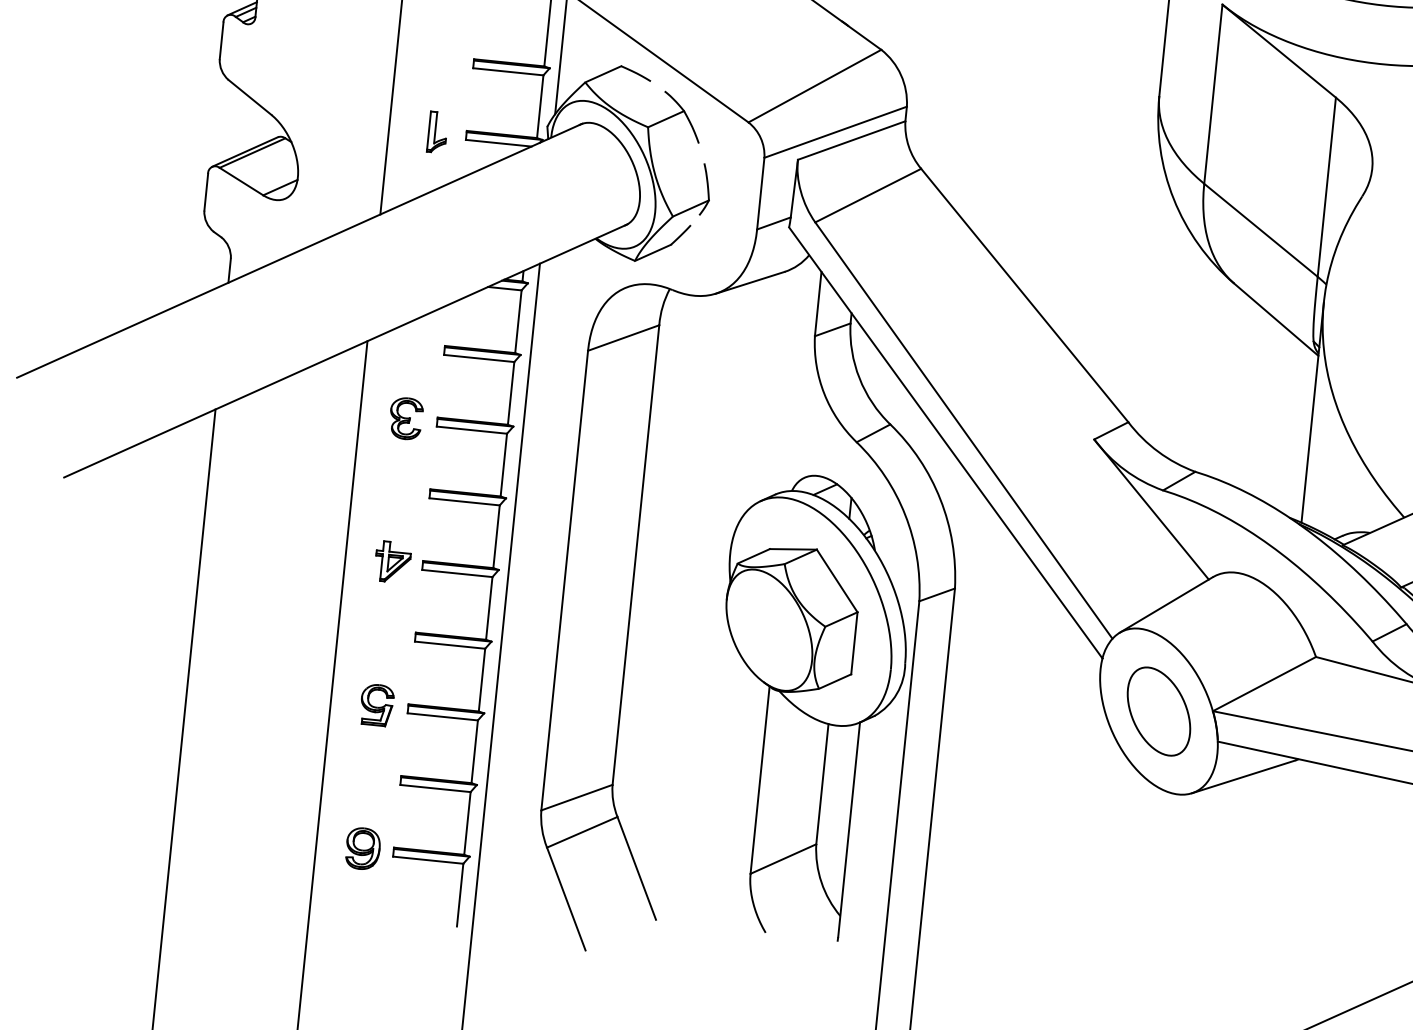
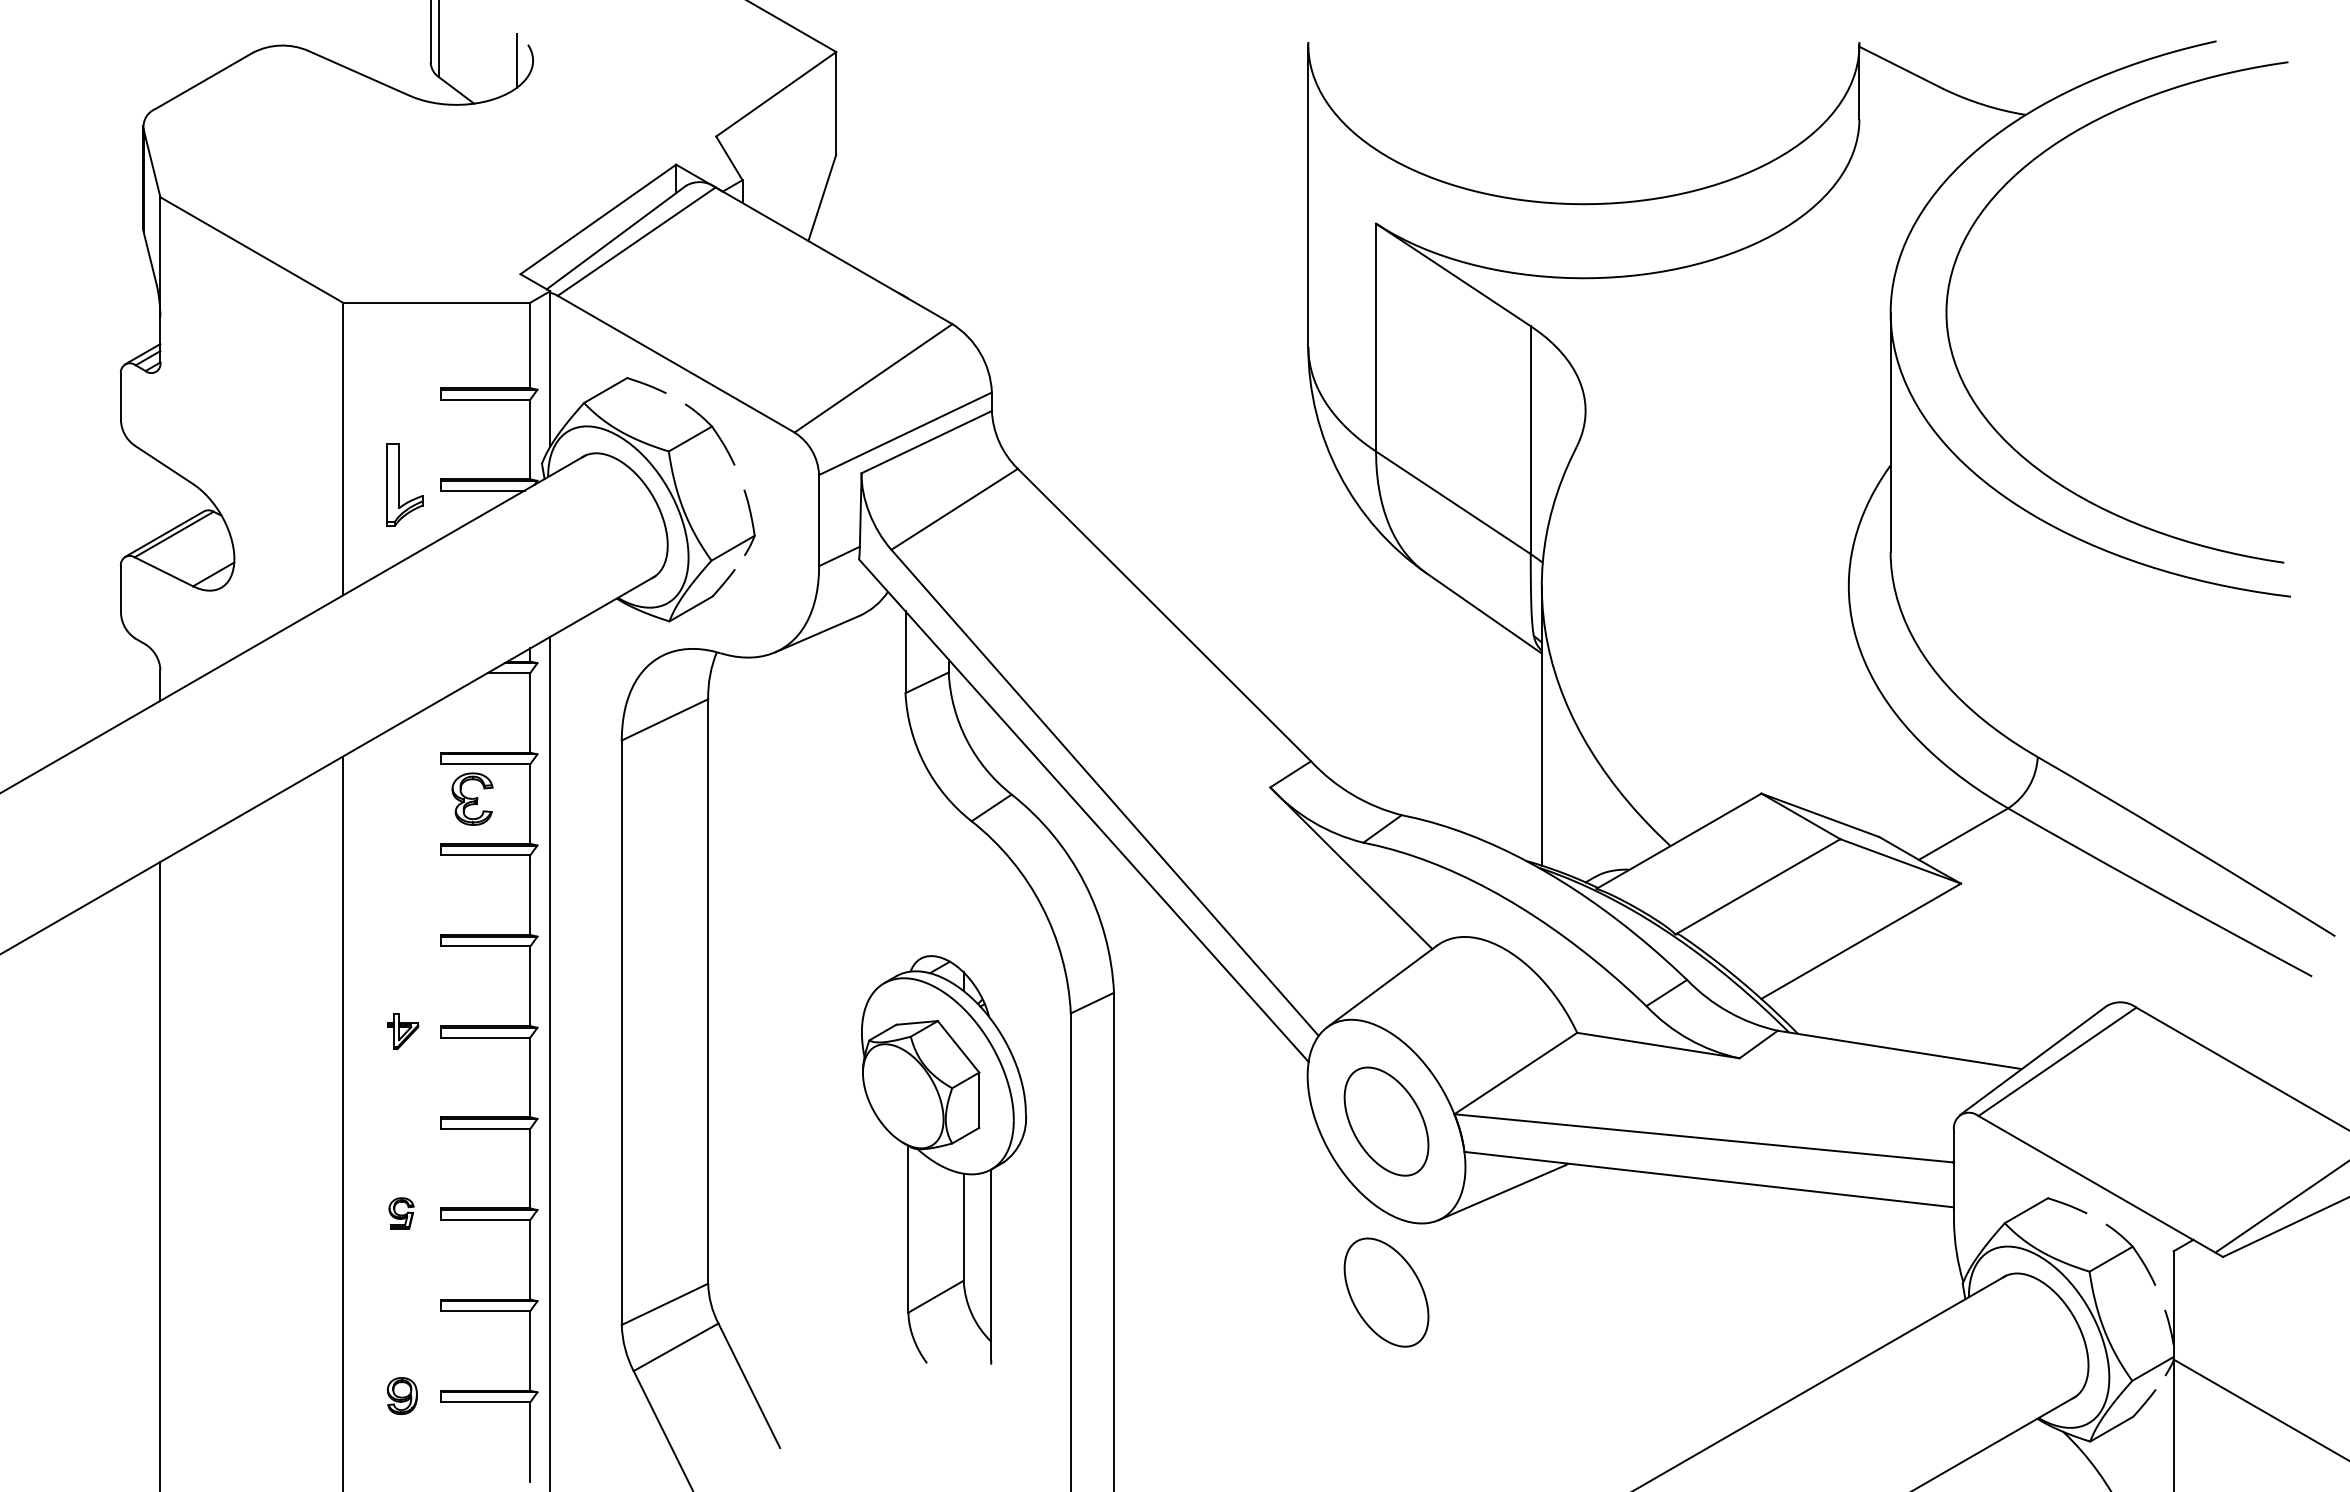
part: (437, 132) -> (404, 484), size x1.6
part: (406, 418) -> (472, 798), moved
part: (392, 562) -> (402, 1031), size x0.7
part: (377, 705) -> (401, 1213), size x0.6
part: (807, 705) -> (943, 1159), size x0.7
part: (1145, 845) -> (1386, 1292), added
part: (363, 848) -> (402, 1395), size x0.7

